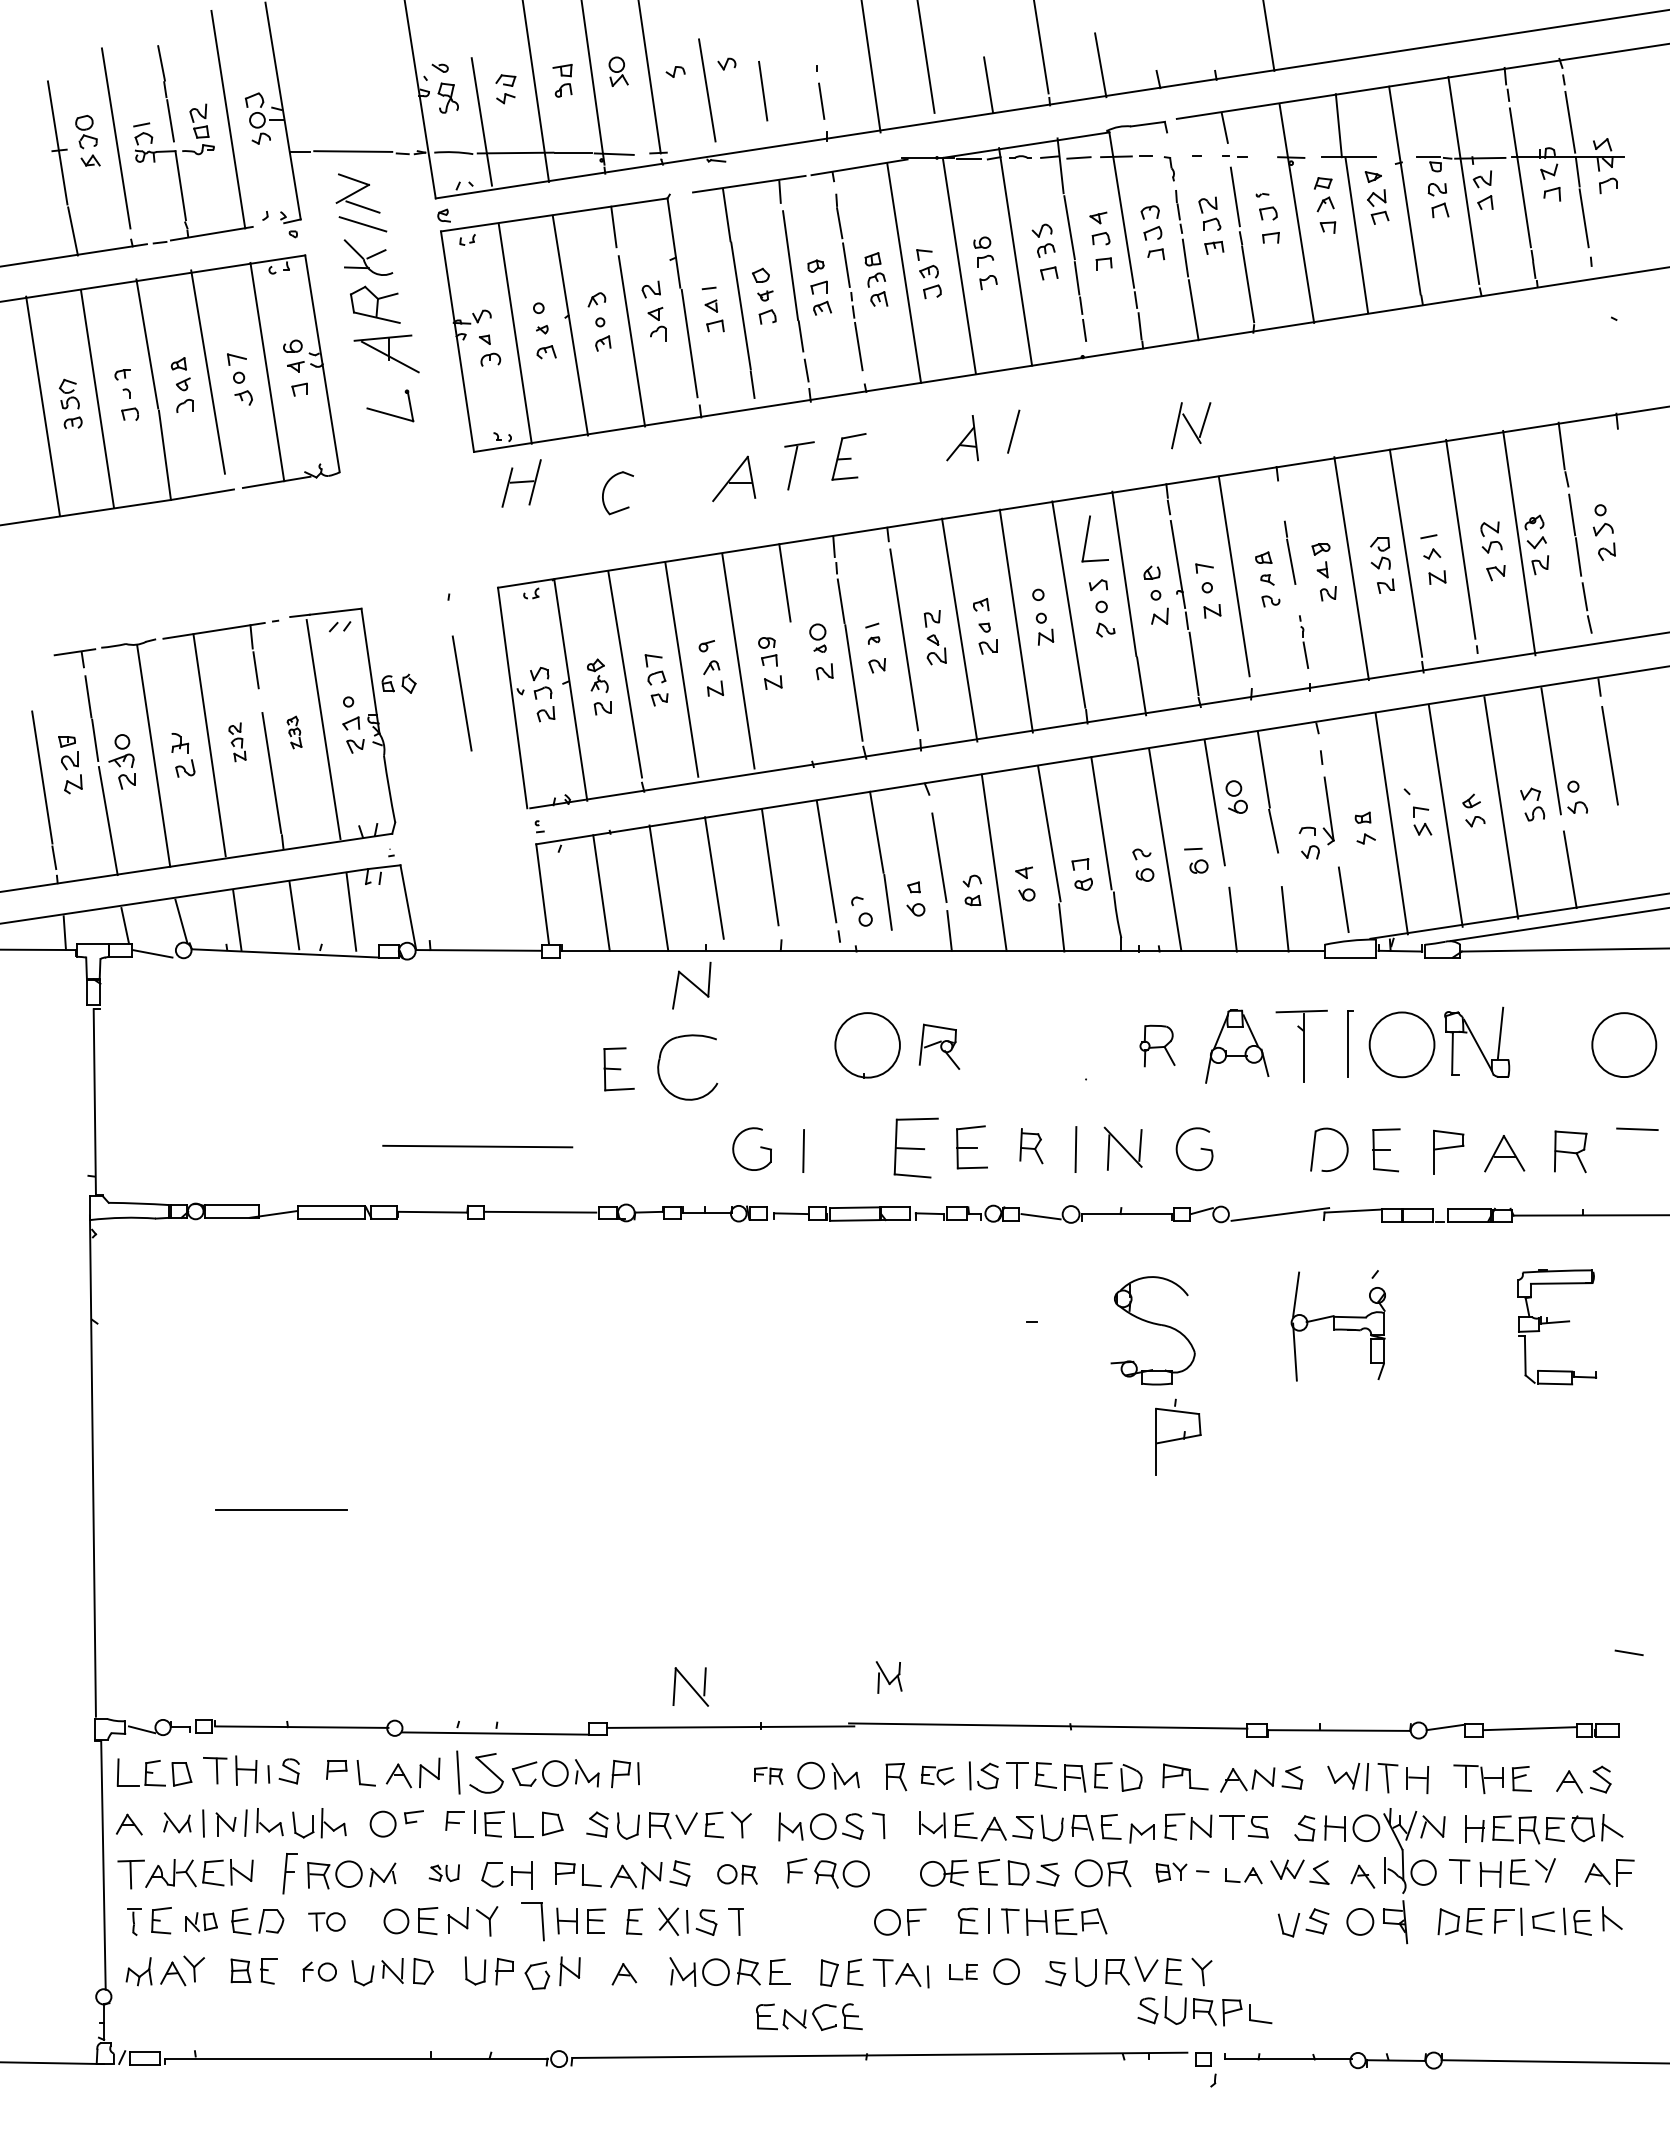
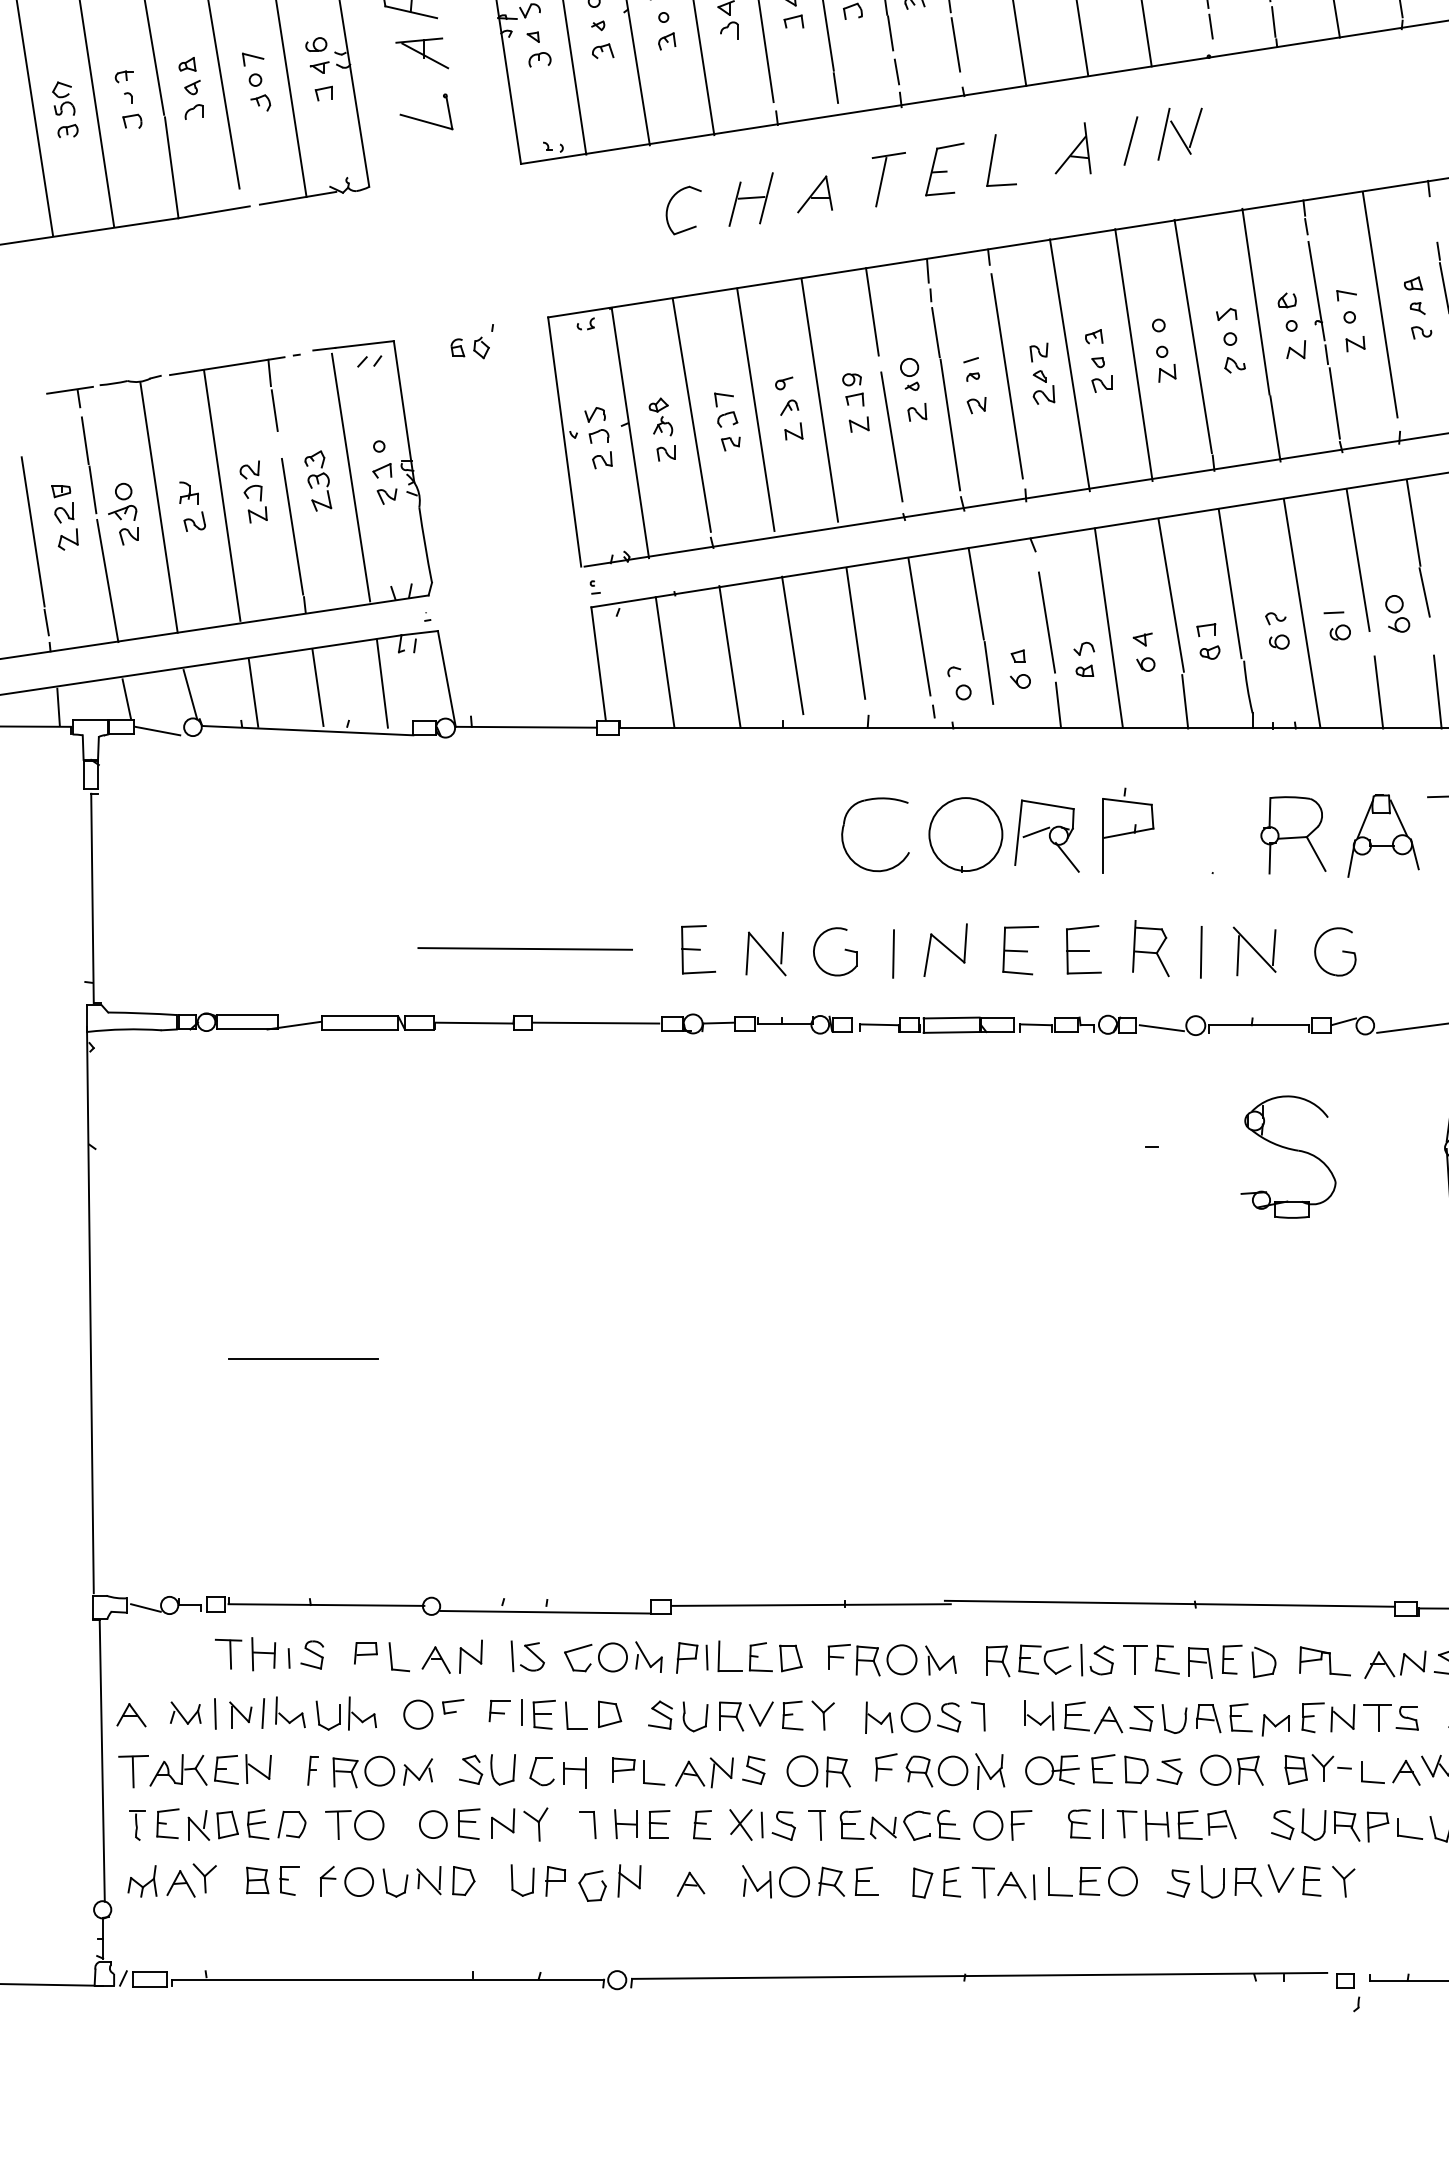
part: (386, 354) -> (422, 53), size x0.71
part: (1191, 425) -> (1180, 134), moved
part: (734, 478) -> (815, 193), size x0.71
part: (521, 483) -> (750, 199), moved
part: (1087, 538) -> (992, 160), moved
part: (398, 683) -> (469, 347), moved
line: (461, 693) -> (891, 436), moved
part: (294, 732) -> (318, 480), size x1.67
part: (237, 742) -> (253, 492), size x1.43
part: (1236, 796) -> (1397, 613), moved
part: (691, 985) -> (945, 949), moved
part: (1157, 1045) -> (1293, 834), size x1.67
part: (939, 1046) -> (1047, 835), size x1.43
part: (660, 1060) -> (844, 826), moved
part: (618, 1069) -> (697, 949), moved
part: (1031, 1145) -> (1151, 947), size x1.43
part: (915, 1147) -> (1019, 949), size x0.71
part: (1178, 1436) -> (1128, 830), moved
part: (888, 1677) -> (989, 1771), moved
part: (690, 1686) -> (765, 953), moved
part: (154, 1772) -> (760, 1656), moved
part: (479, 1772) -> (527, 1656), size x0.62
part: (768, 1775) -> (853, 1659), size x1.67
part: (937, 1775) -> (1044, 1659), size x1.43
part: (1171, 1872) -> (1309, 1769), size x1.43
part: (289, 1873) -> (312, 1770), size x0.62
part: (444, 1873) -> (487, 1770), size x1.67
part: (737, 1874) -> (818, 1771), size x1.43
part: (1243, 1875) -> (1390, 1772), size x1.43
part: (201, 1921) -> (213, 1824), size x1.43
part: (326, 1921) -> (354, 1824), size x1.43
part: (533, 1921) -> (588, 1824), size x0.62
part: (319, 1971) -> (346, 1881), size x1.43
part: (963, 1971) -> (1074, 1881), size x1.67
part: (1204, 2011) -> (1346, 1825), moved
part: (809, 2016) -> (900, 1824), moved

